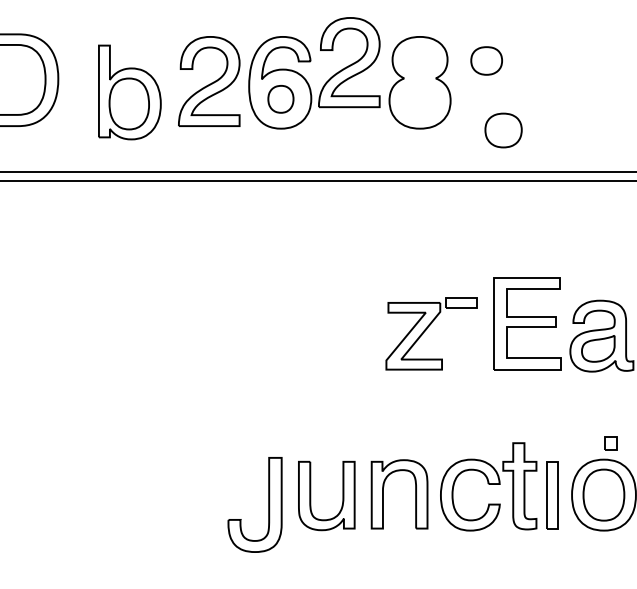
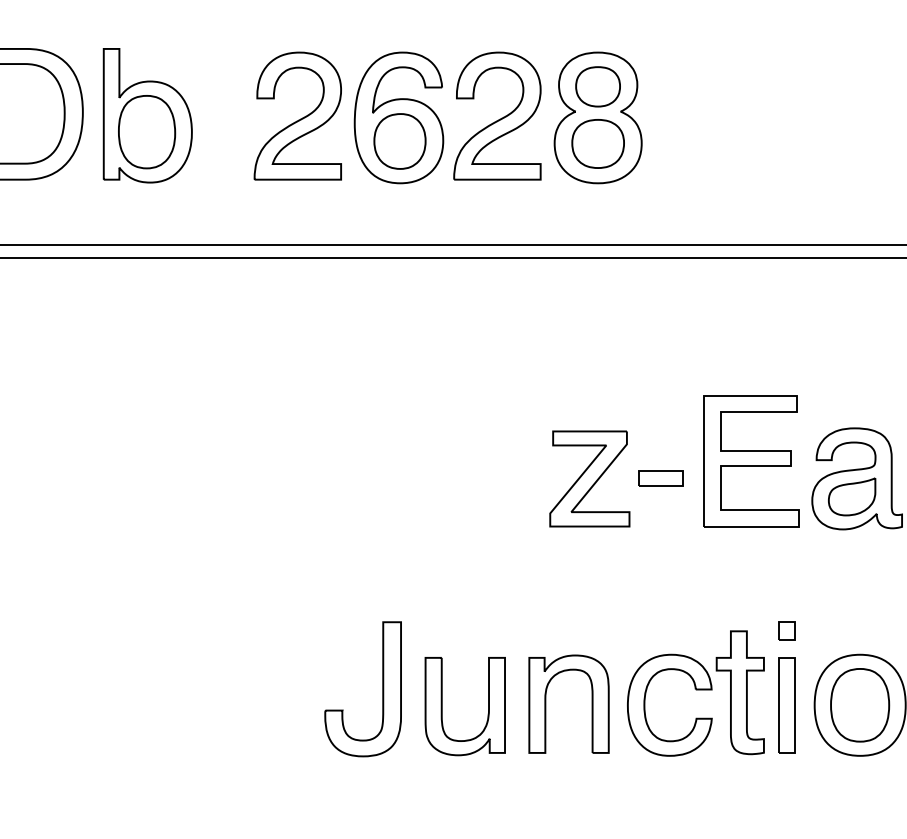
part: (486, 60) -> (597, 86), moved
part: (349, 62) -> (497, 115), moved
part: (129, 92) -> (147, 115), moved
part: (280, 99) -> (399, 141), size x1.43
part: (503, 130) -> (597, 143), moved
part: (461, 302) -> (660, 478), moved
part: (610, 442) -> (786, 630), moved
part: (268, 505) -> (382, 689), moved

